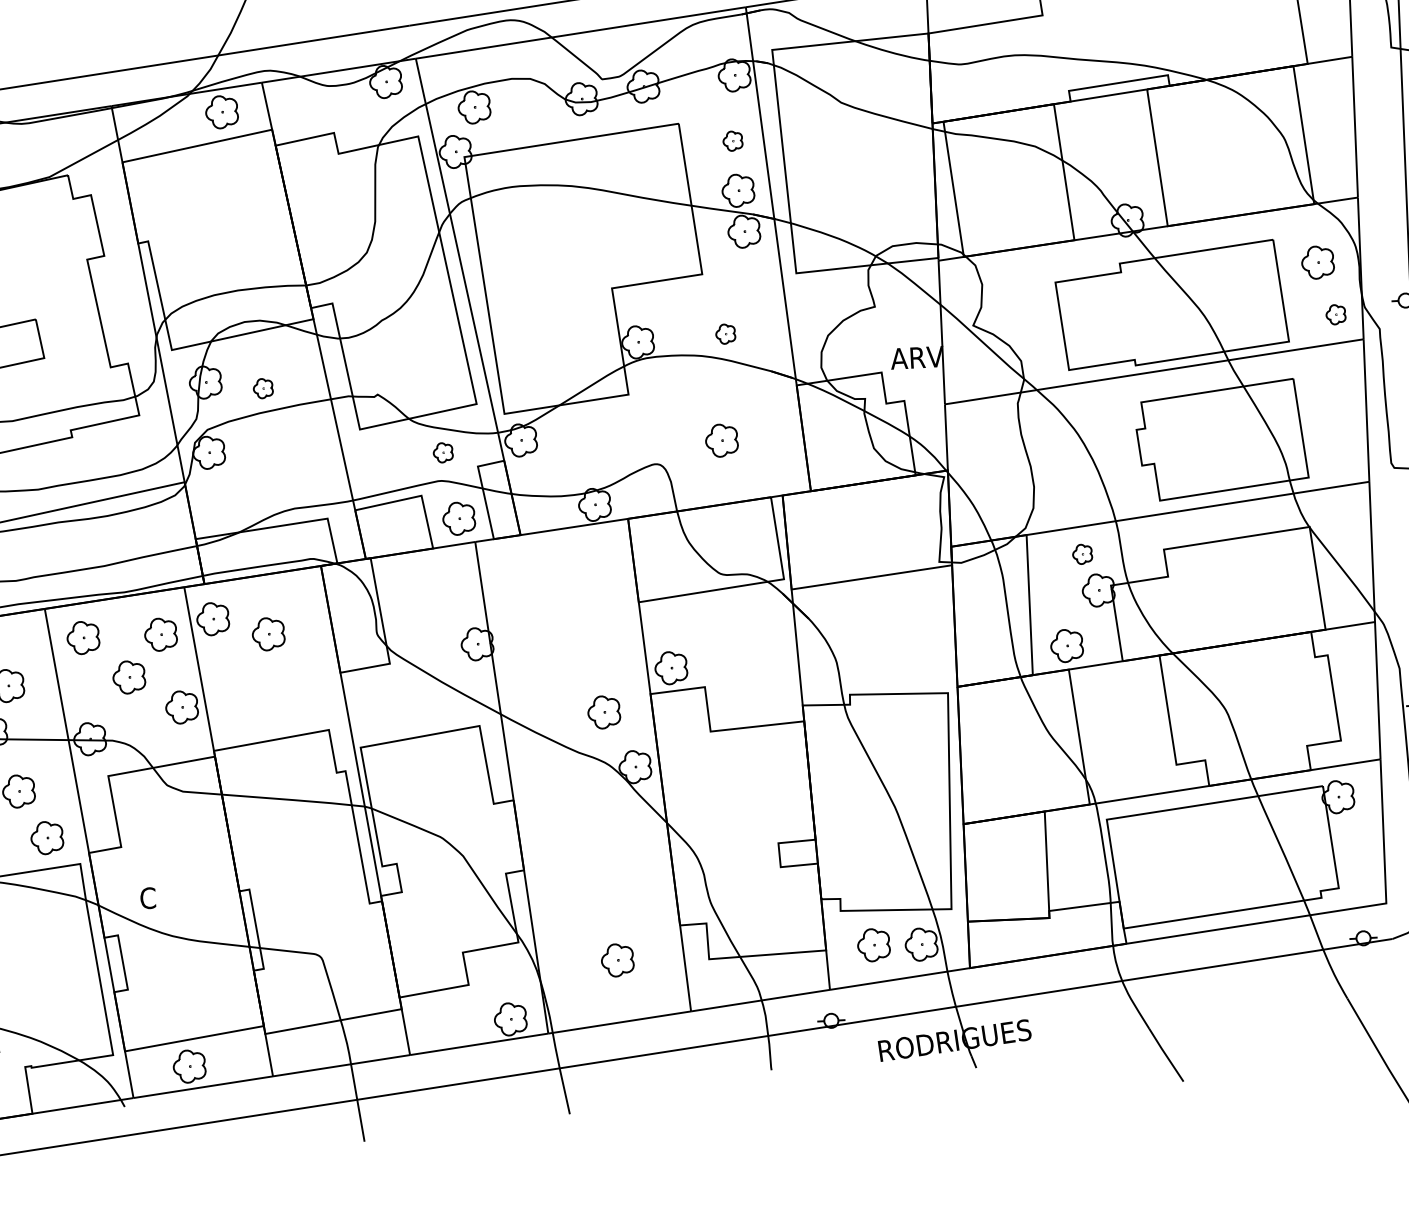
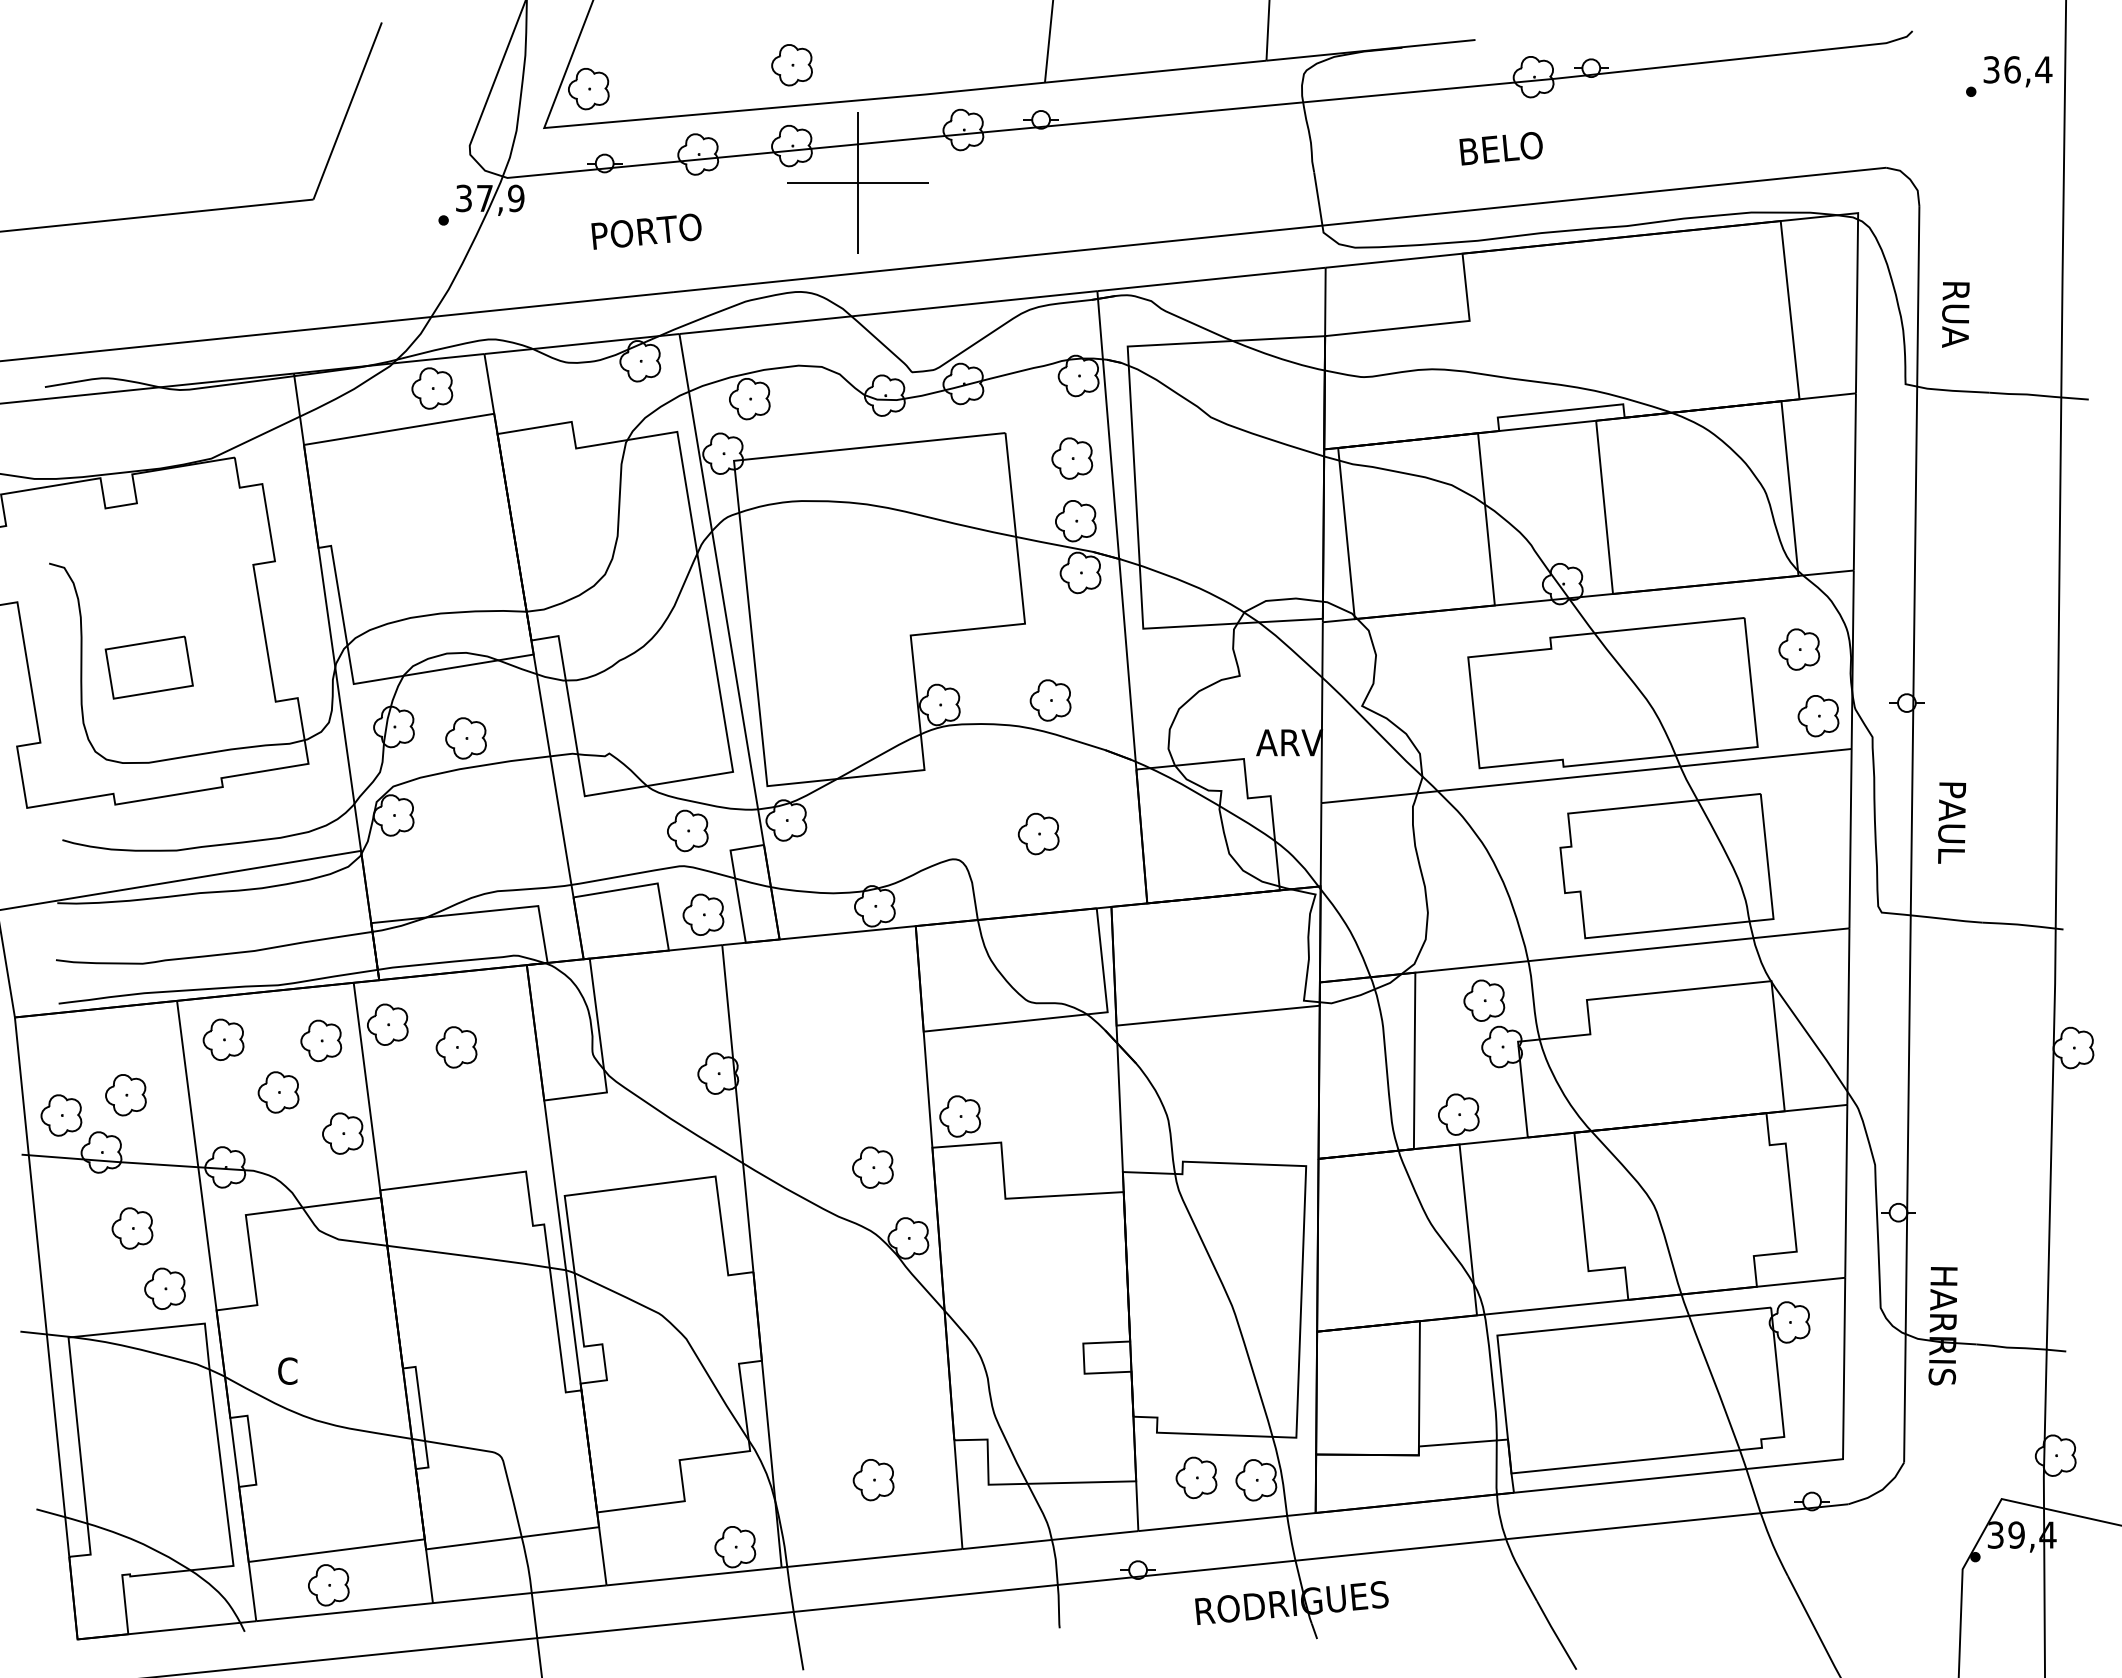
part: (733, 141) -> (1072, 458), size x1.67
part: (1335, 314) -> (1818, 716), size x1.67
part: (725, 334) -> (1050, 700), size x1.67
part: (262, 388) -> (465, 738), size x1.67
part: (442, 452) -> (687, 830), size x1.67
part: (1082, 554) -> (1484, 1000), size x1.67

